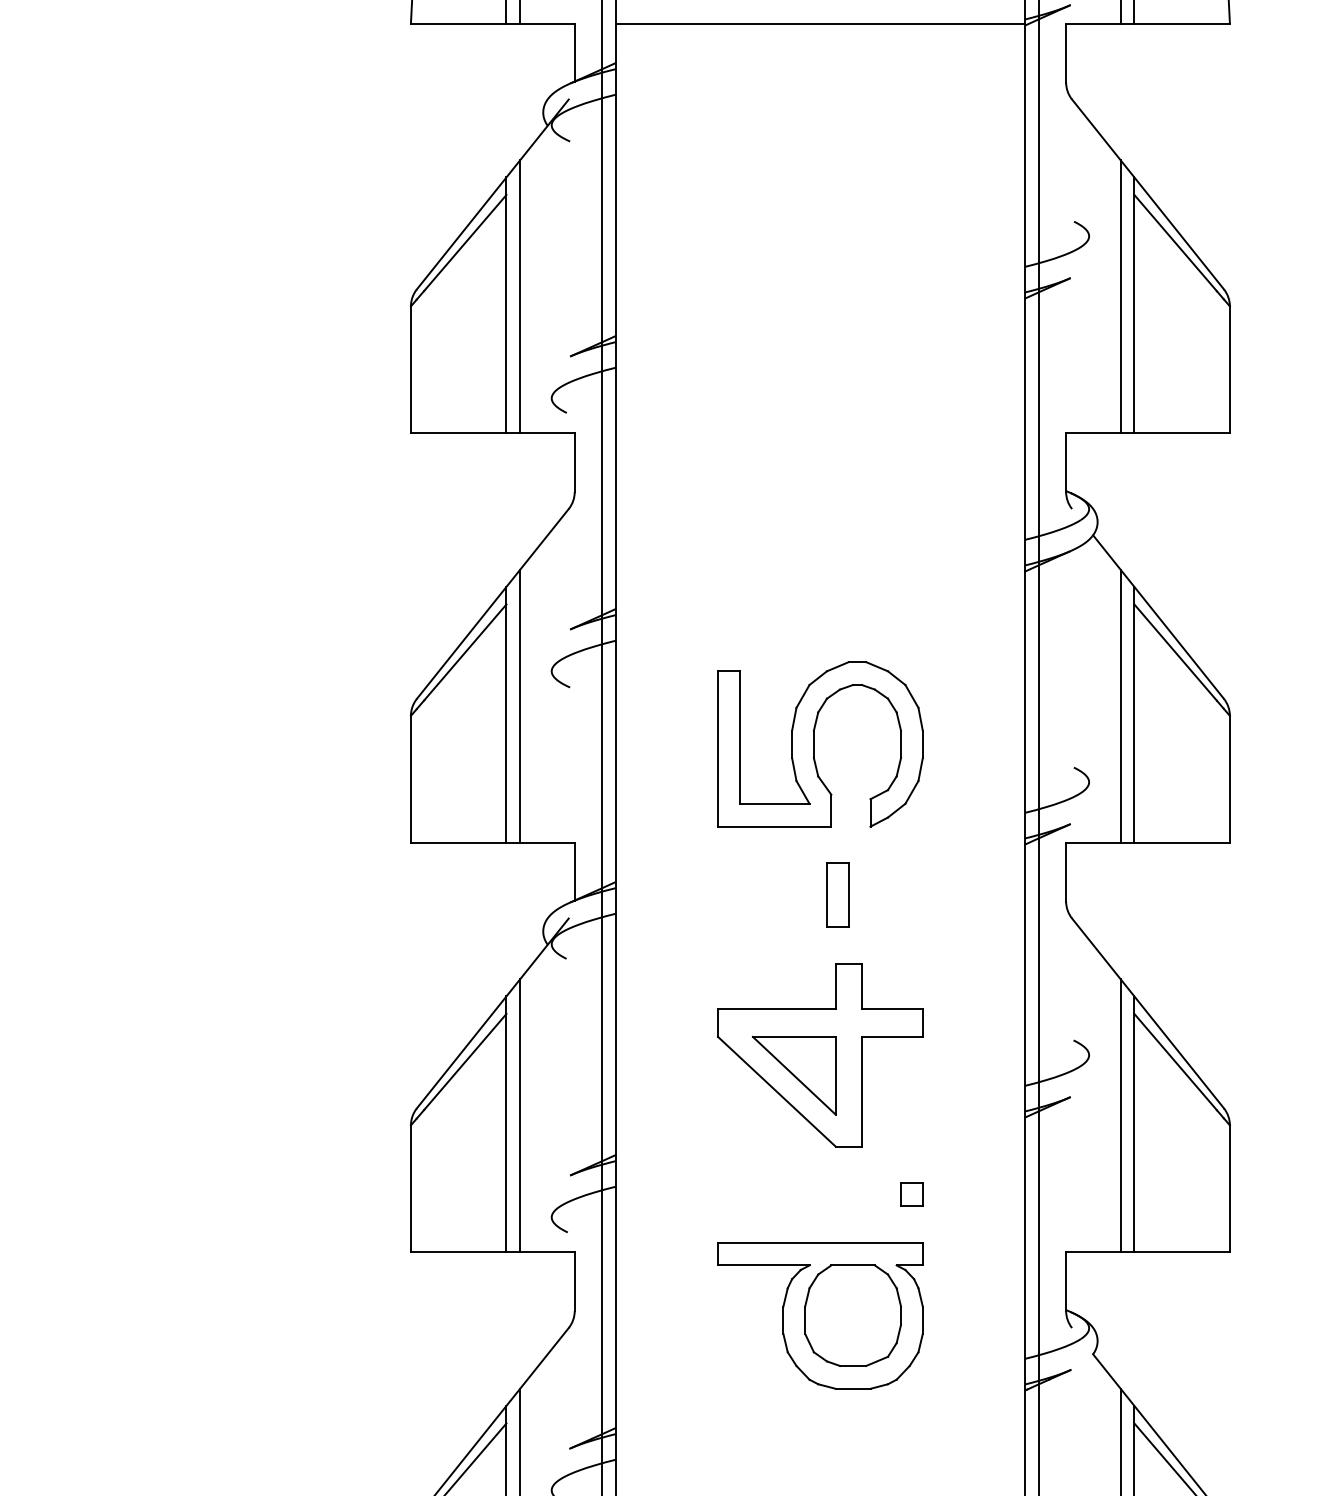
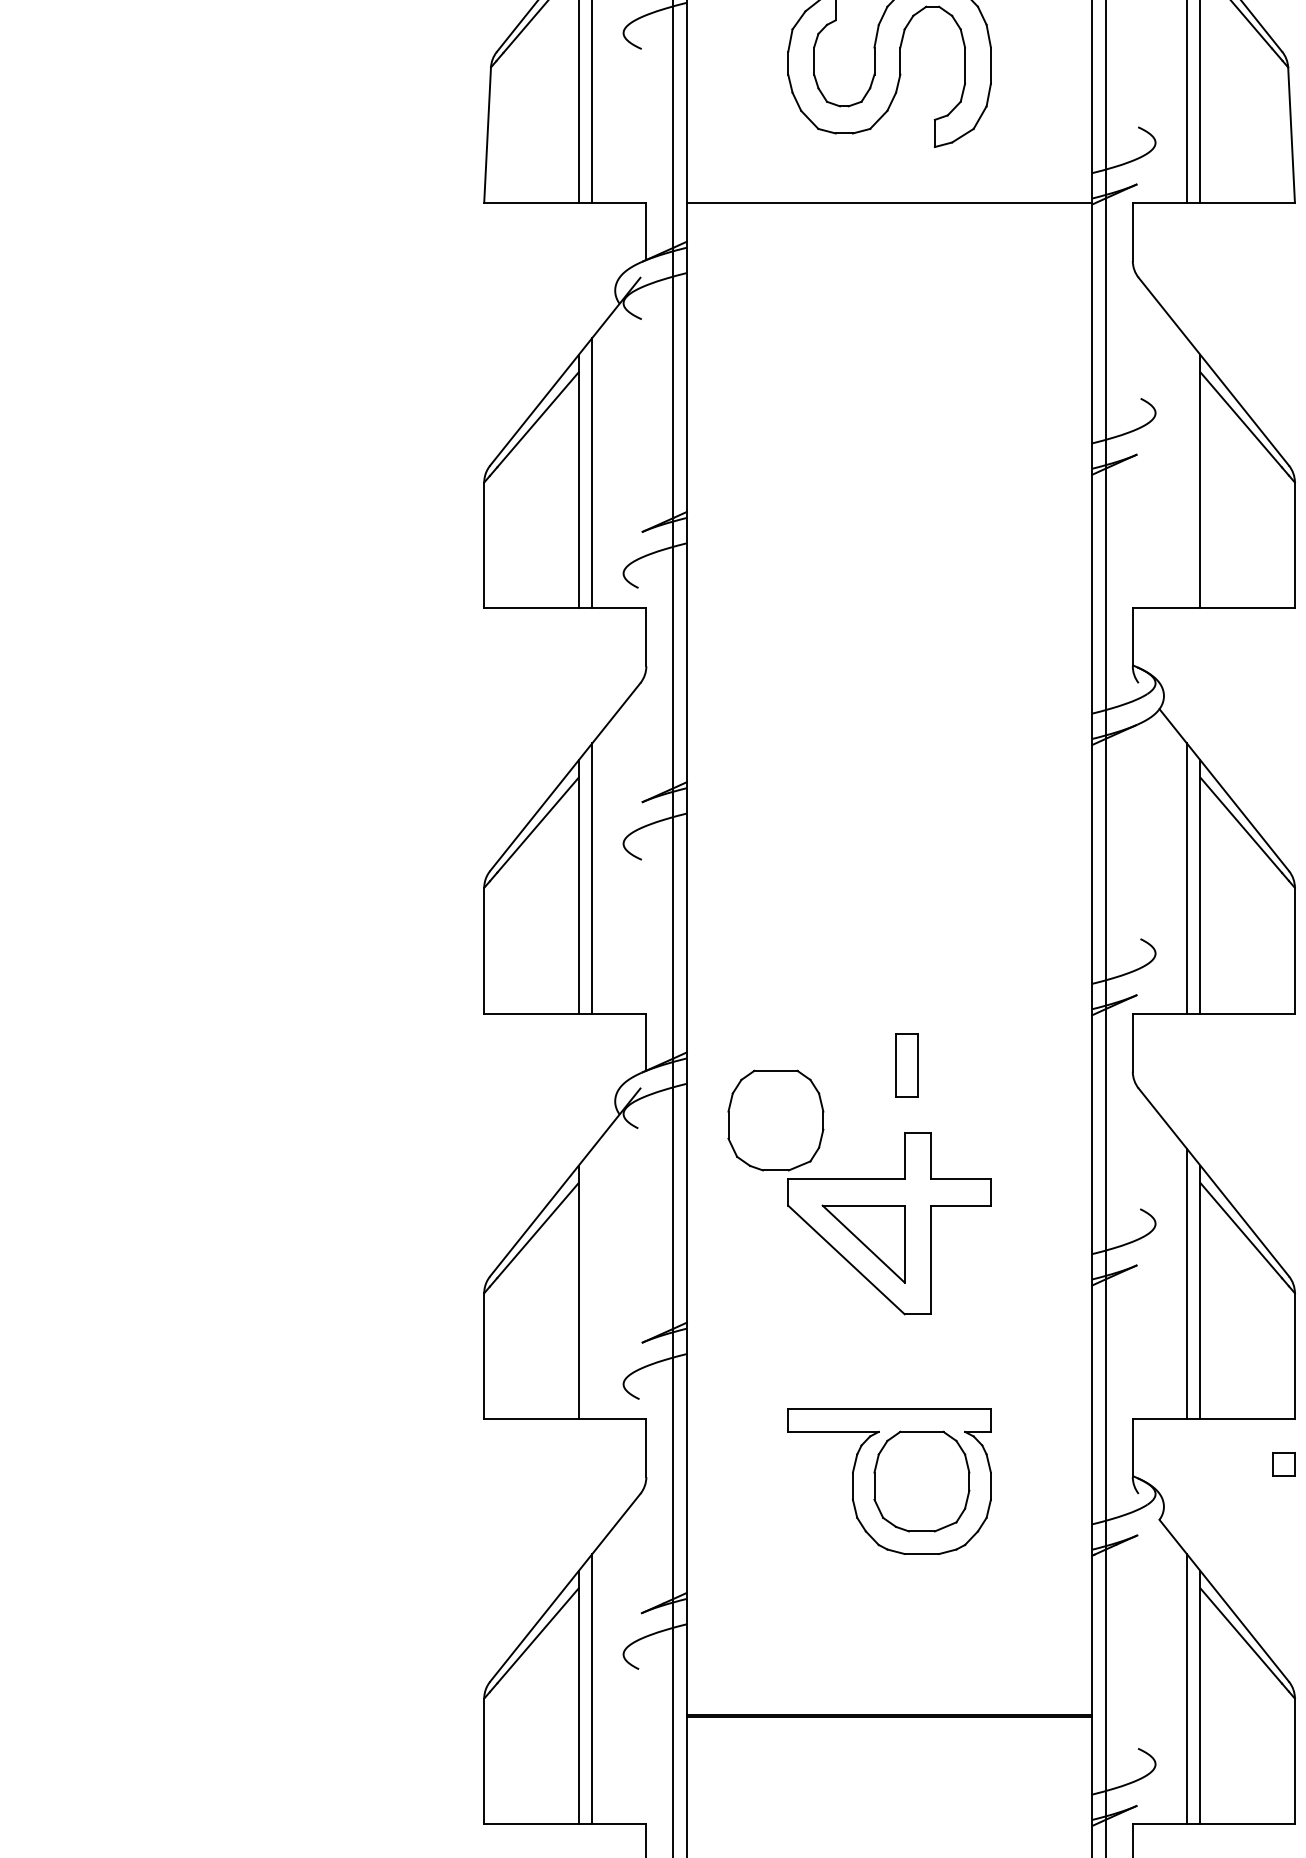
line: (1120, 296) -> (1186, 472), removed
part: (820, 743) -> (889, 915), removed
part: (705, 950) -> (775, 1120), added
line: (520, 1115) -> (592, 1283), removed
part: (911, 1194) -> (1283, 1464), moved

